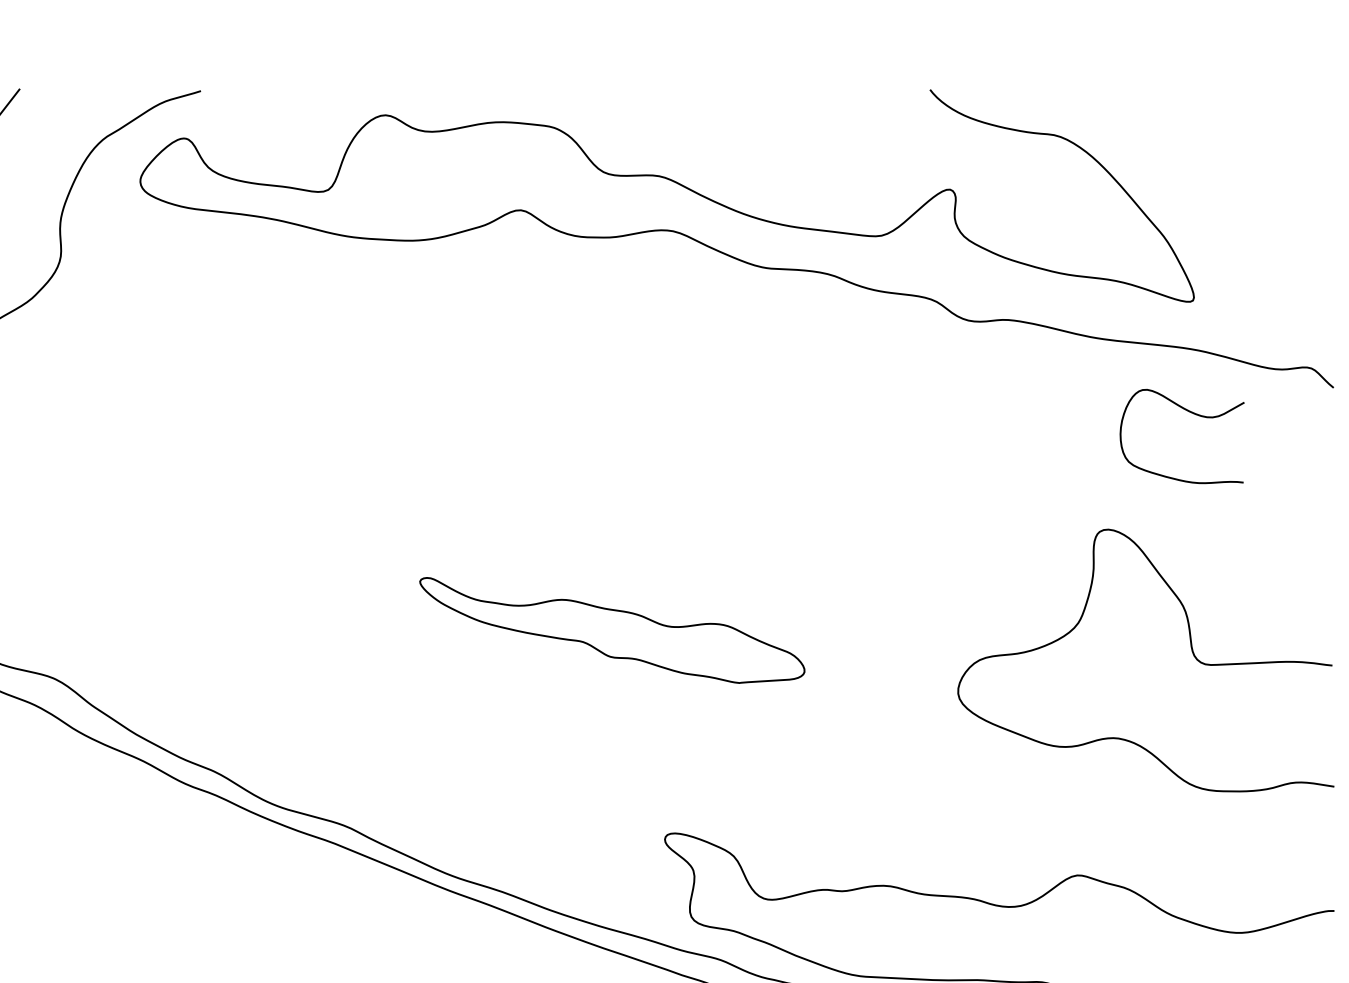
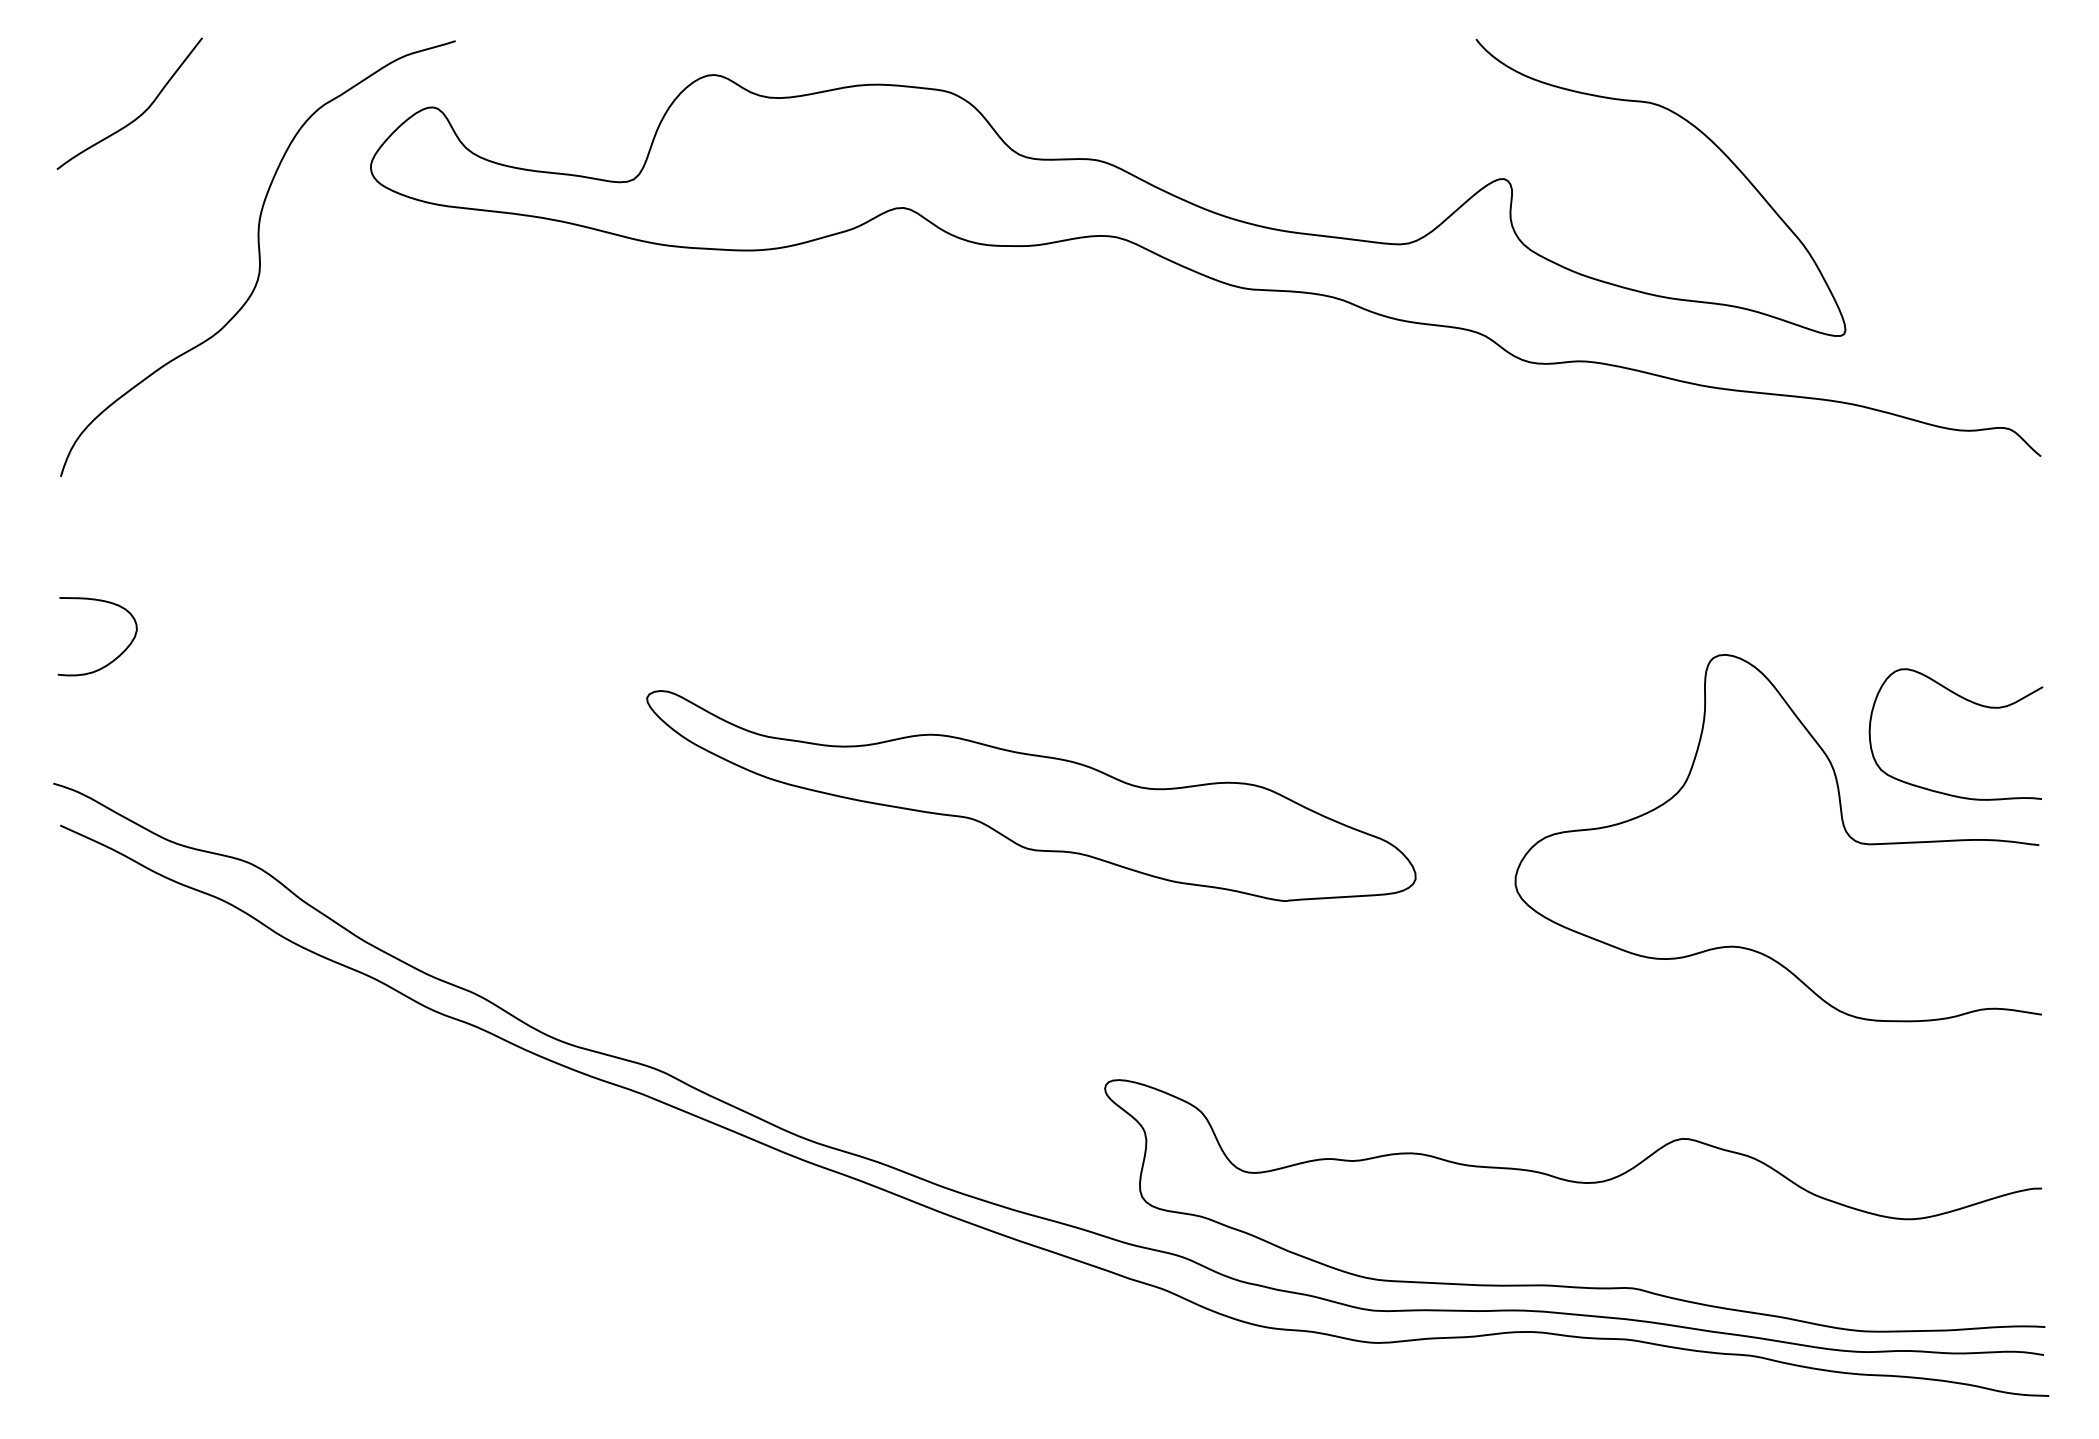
curve: (1192, 413) -> (1970, 702), moved
part: (612, 630) -> (1031, 795), size x1.43

